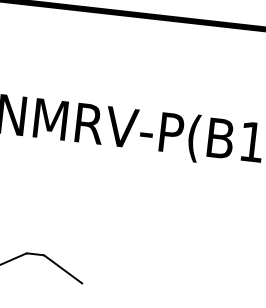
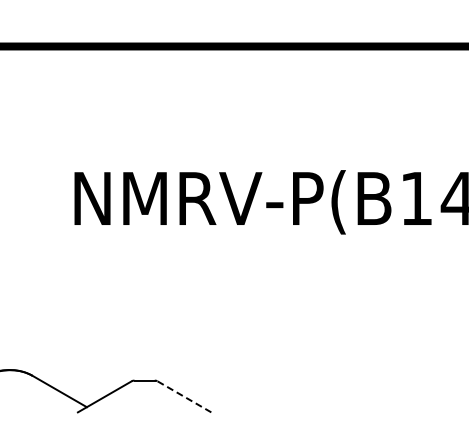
line: (62, 269) -> (183, 396), solid -> dashed

